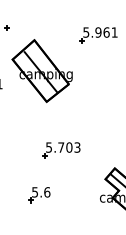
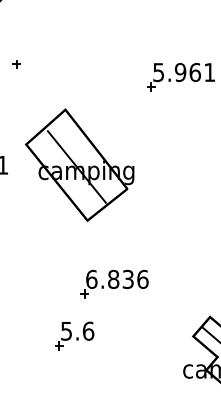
part: (41, 71) -> (78, 165), moved
text: (63, 147) -> (117, 279), 5.703 -> 6.836
part: (39, 195) -> (74, 336), moved

